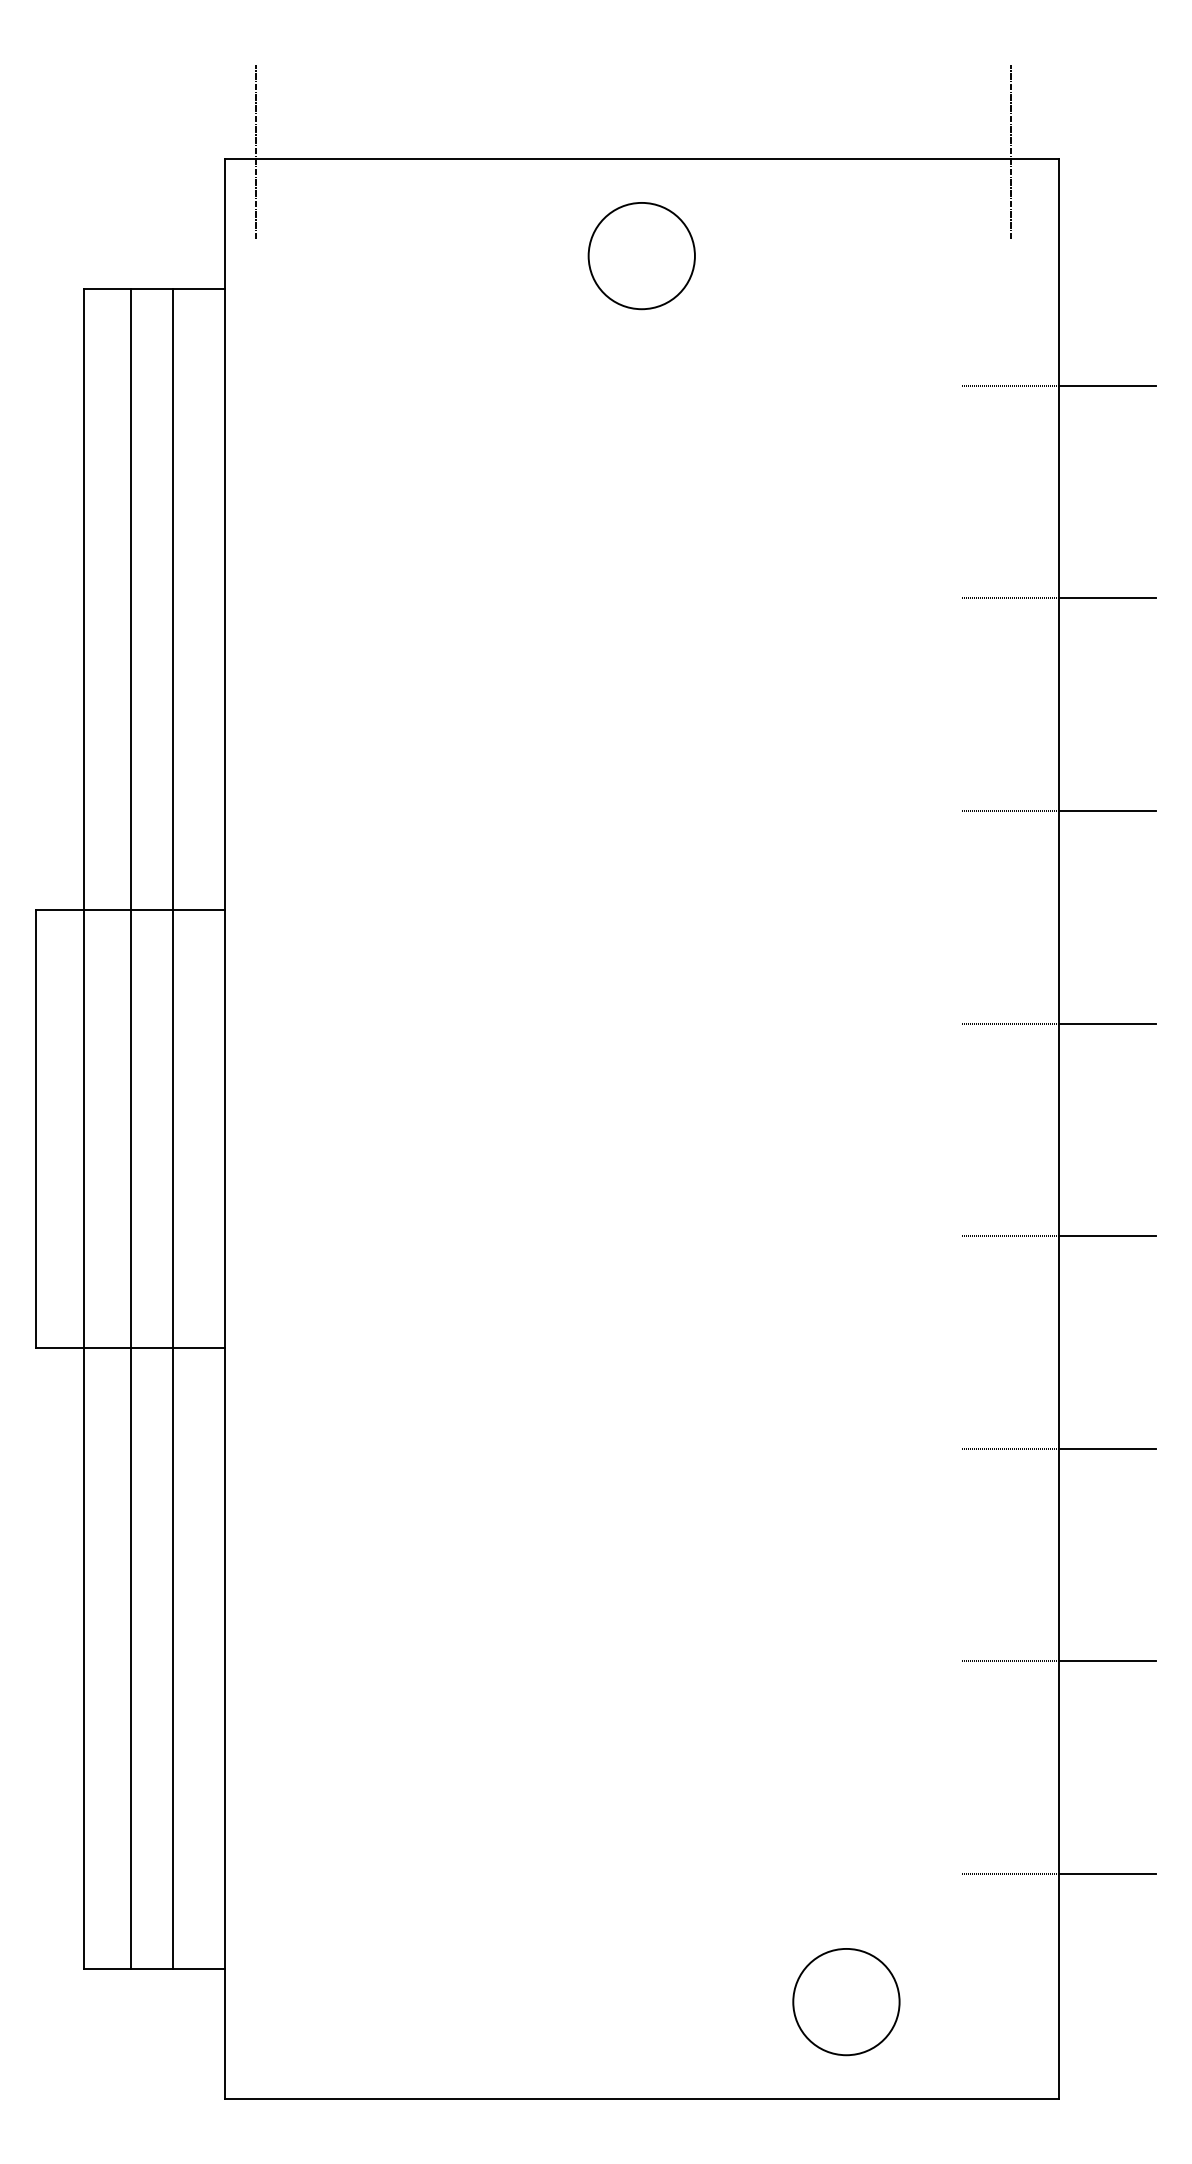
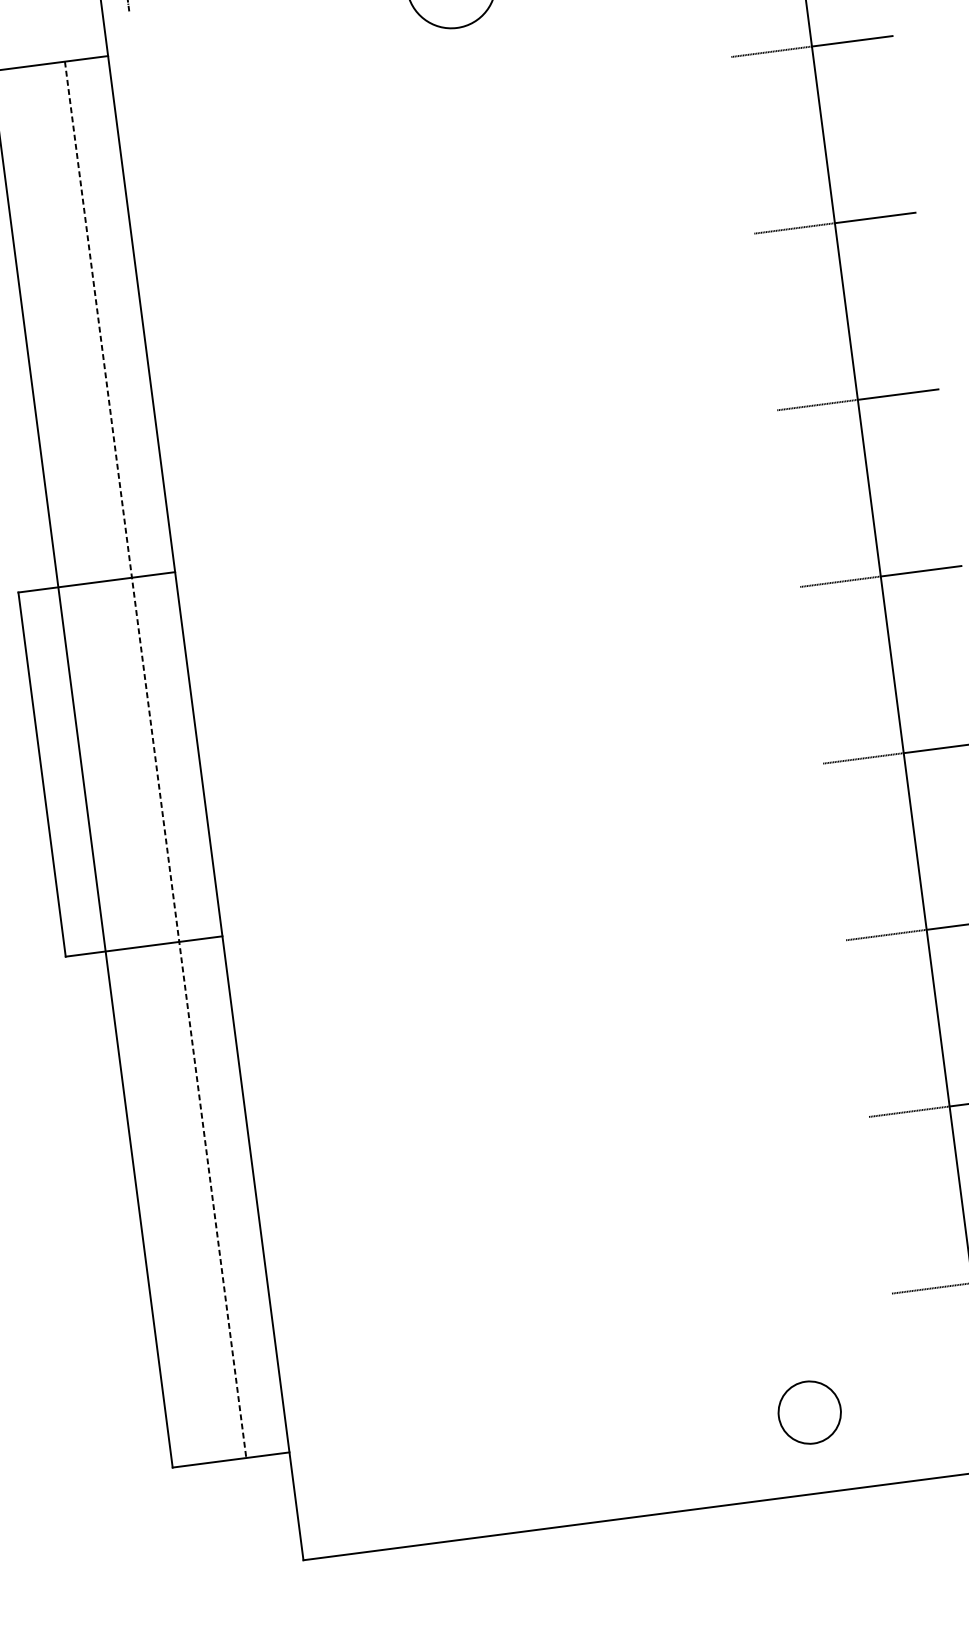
line: (130, 1128) -> (120, 763), removed
line: (172, 1129) -> (155, 760), solid -> dashed
circle: (846, 2002) -> (809, 1412), size x0.7

